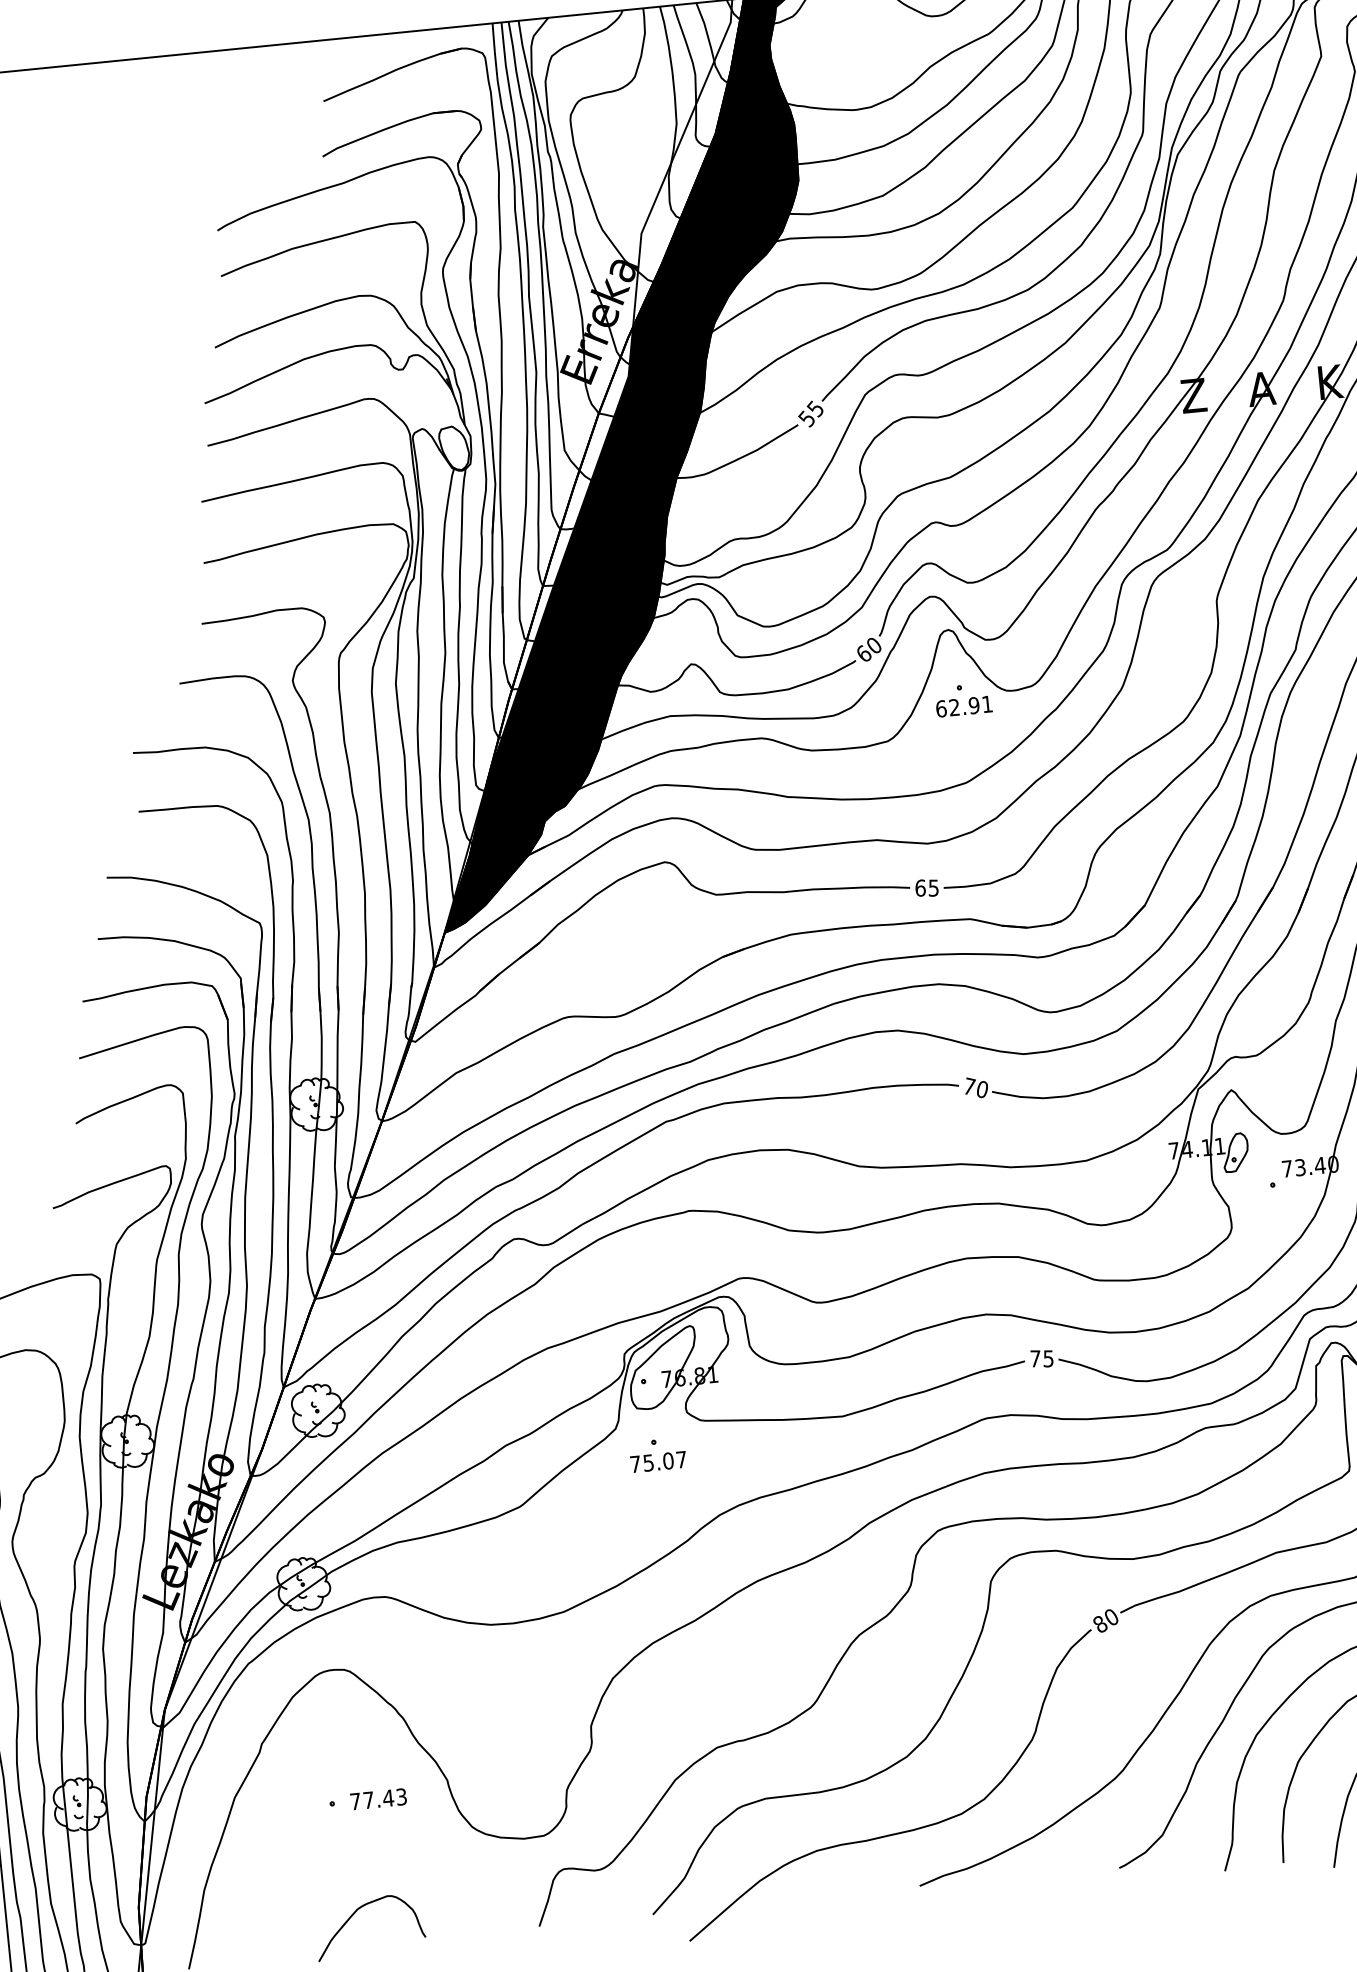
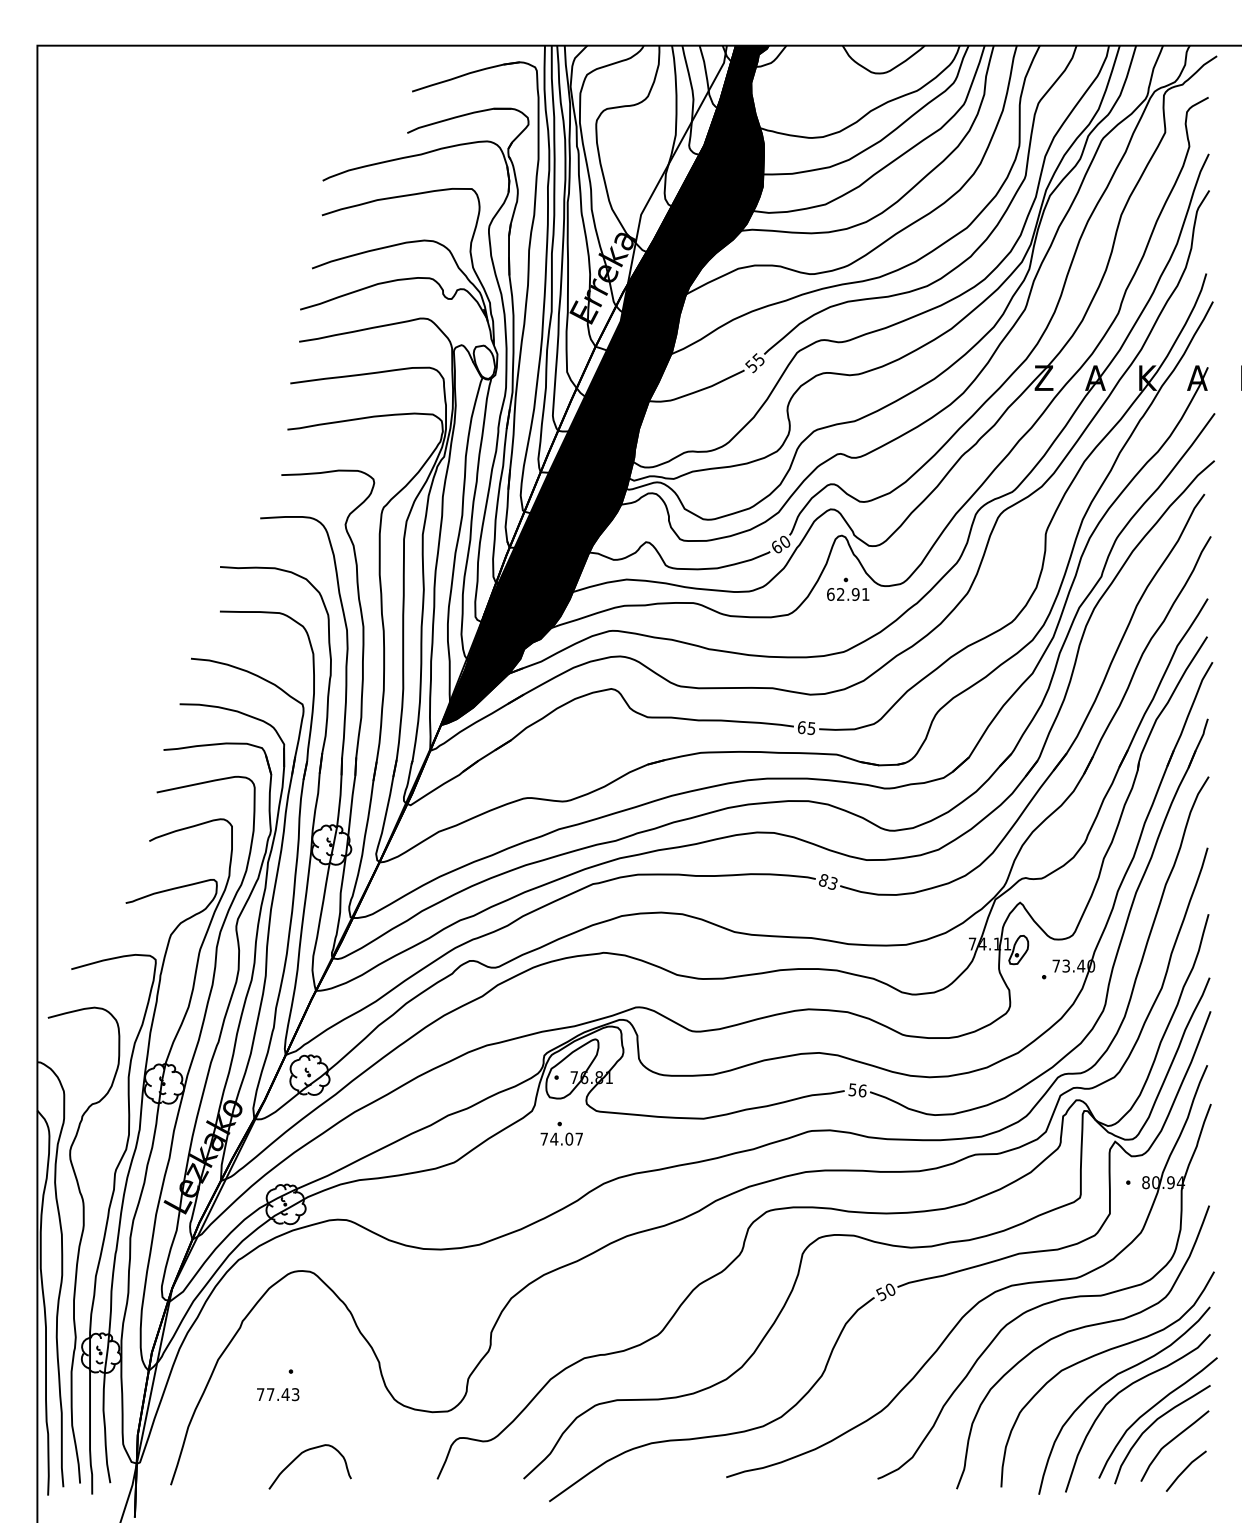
text: (976, 1087) -> (828, 881), 70 -> 83
text: (1041, 1358) -> (857, 1090), 75 -> 56
text: (648, 1462) -> (554, 1138), 75.07 -> 74.07
text: (1100, 1624) -> (881, 1294), 80 -> 50
text: (379, 1799) -> (278, 1394), moved

